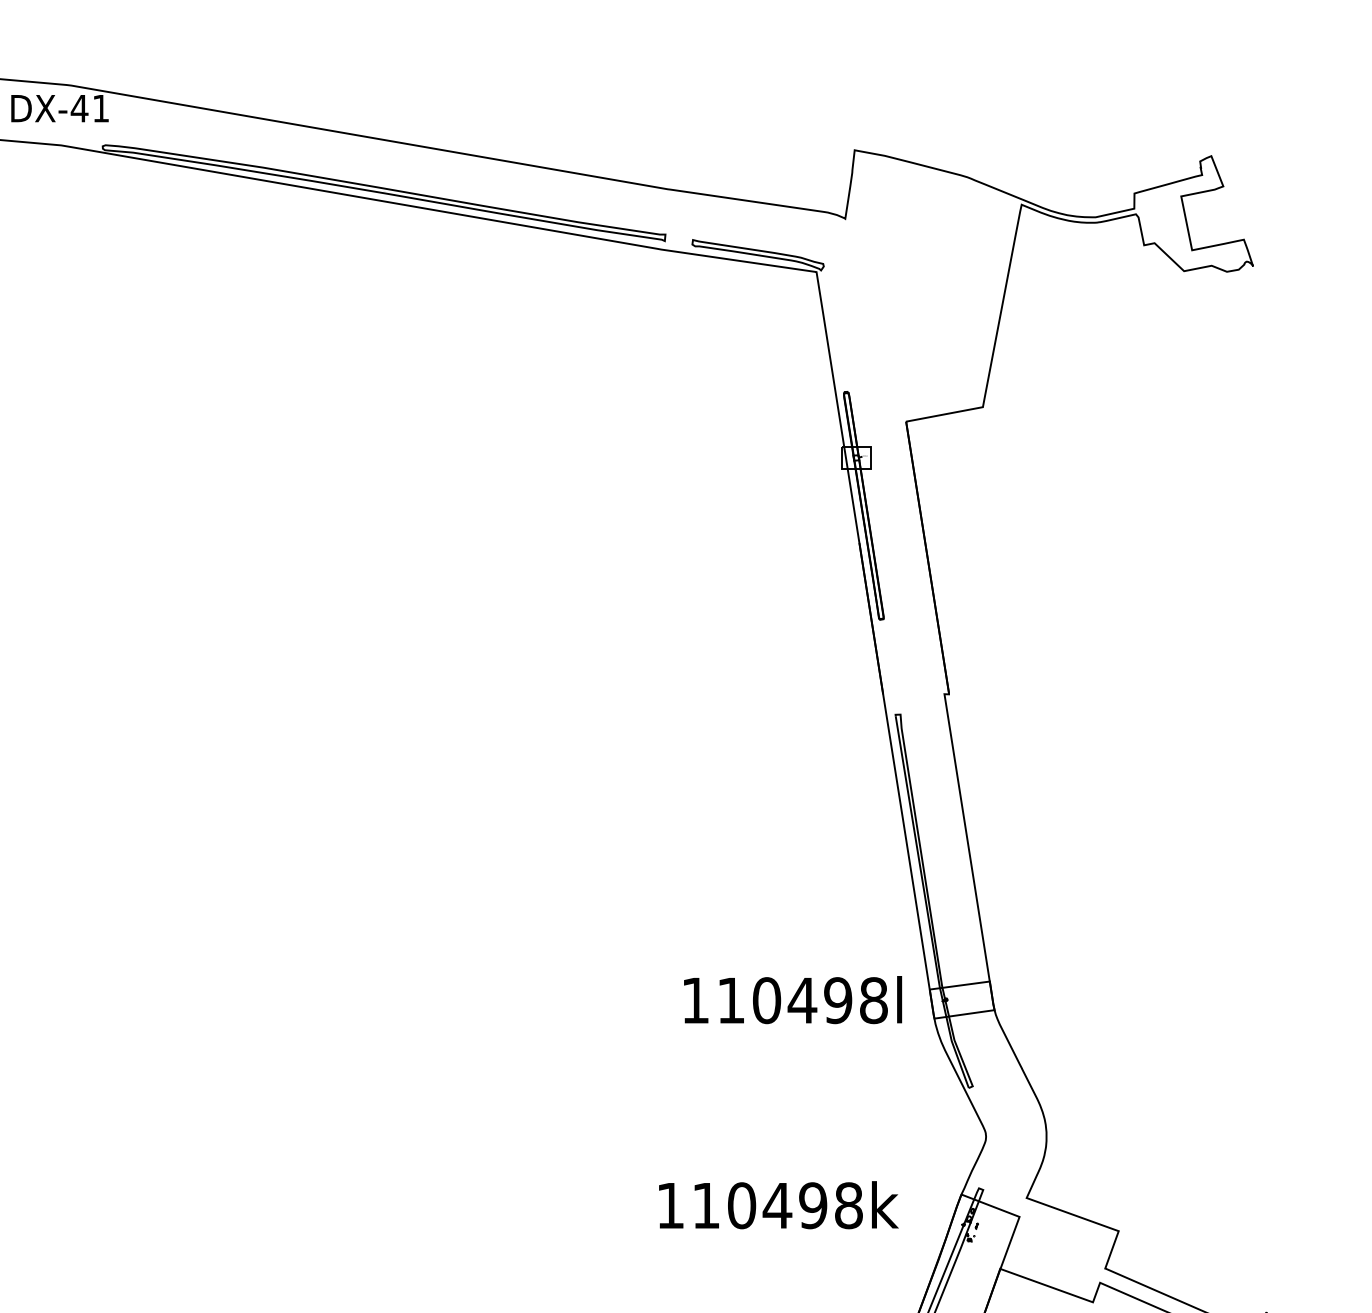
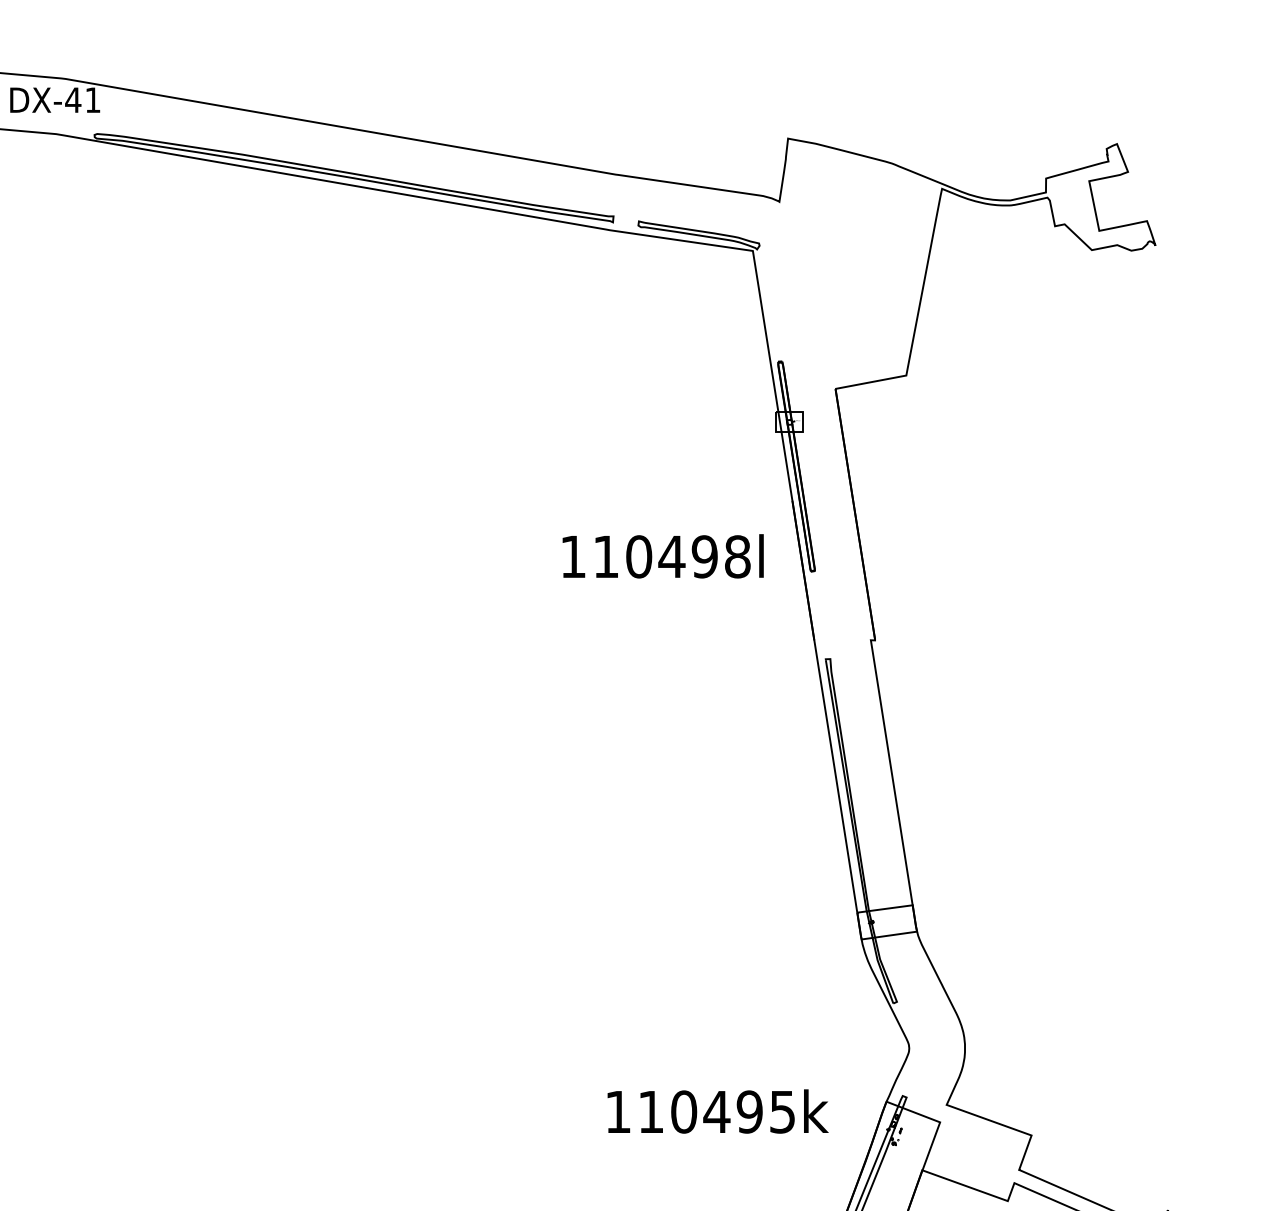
text: (792, 1000) -> (662, 556), moved
text: (848, 1205) -> (782, 1111), 110498k -> 110495k

